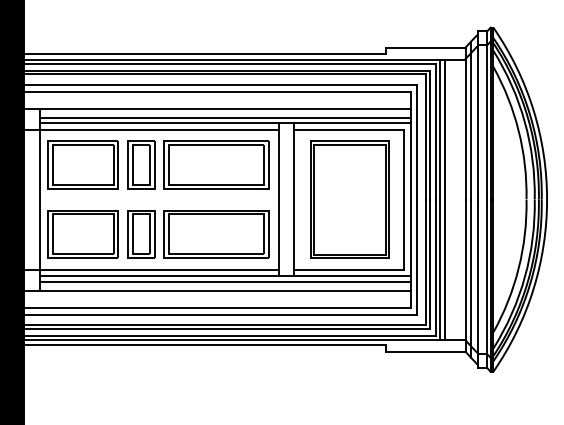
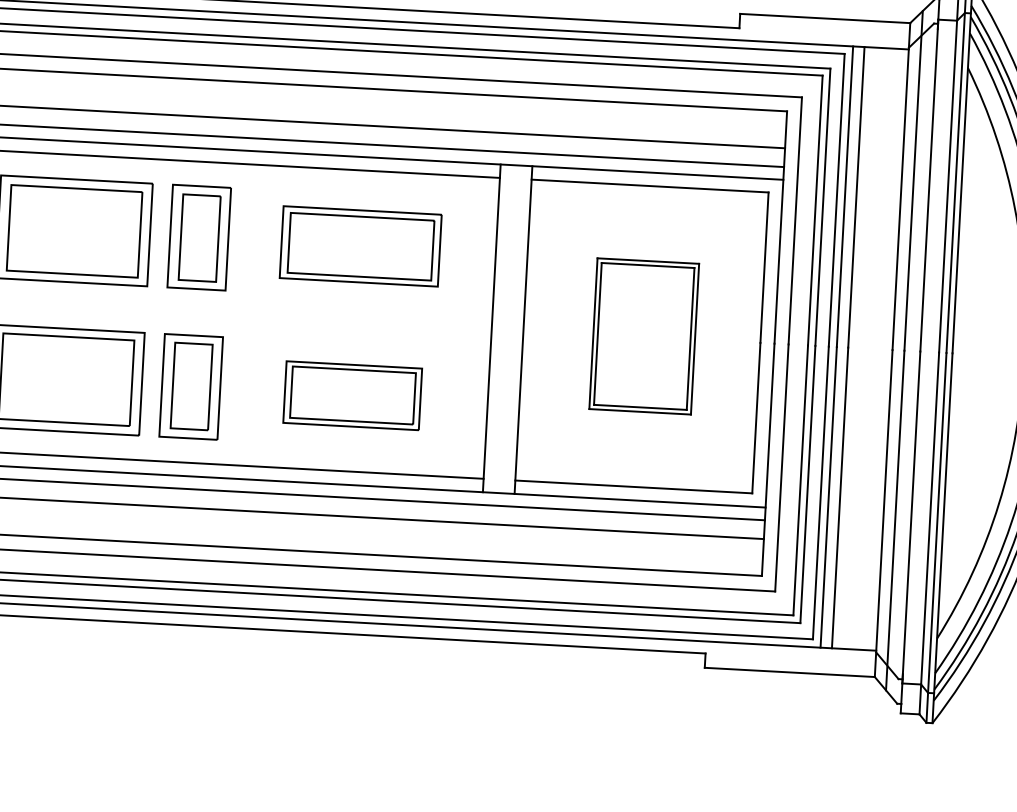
part: (216, 164) -> (361, 245), size x0.7
part: (349, 199) -> (643, 336), size x0.6
part: (216, 234) -> (353, 395), size x0.6

